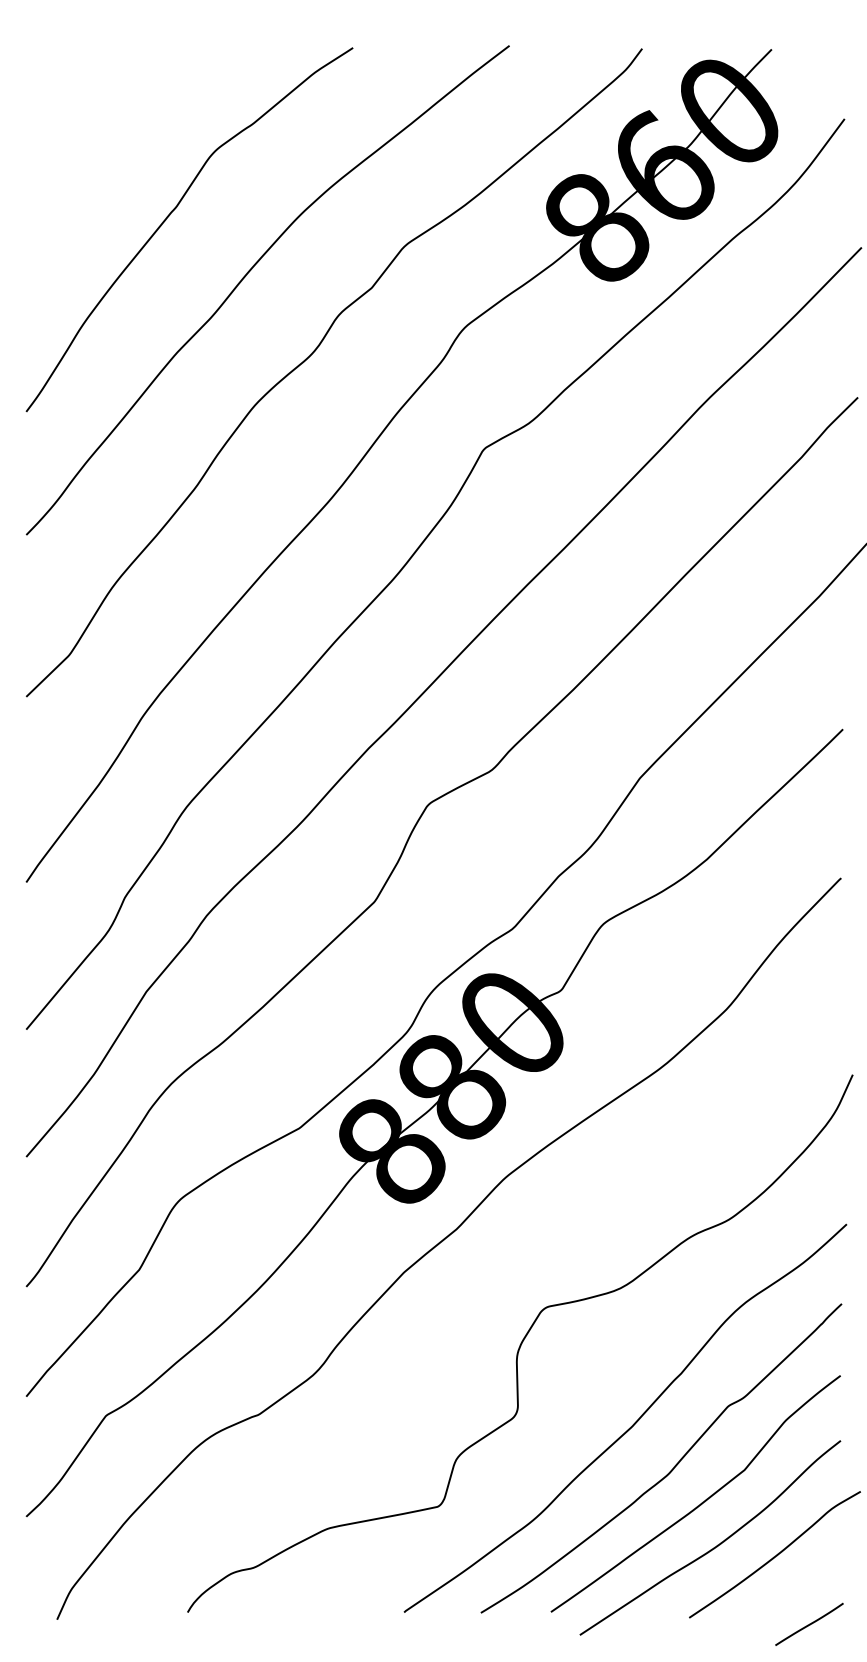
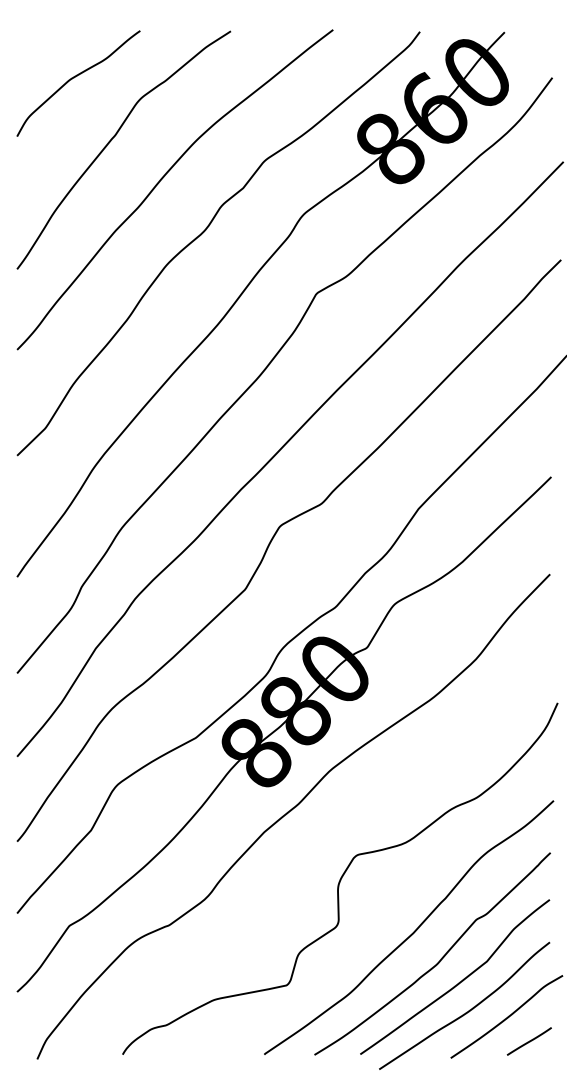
curve: (113, 120) -> (74, 78), added
line: (808, 1624) -> (528, 1041), moved

